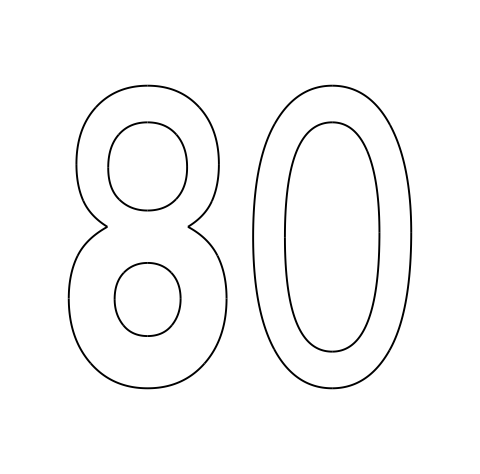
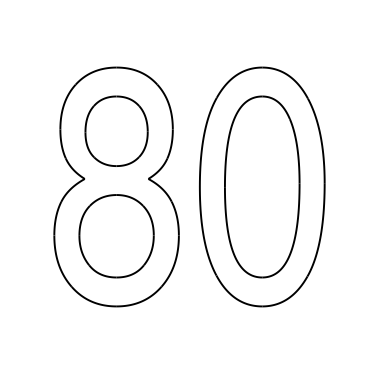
part: (147, 299) -> (116, 236), size x1.43

